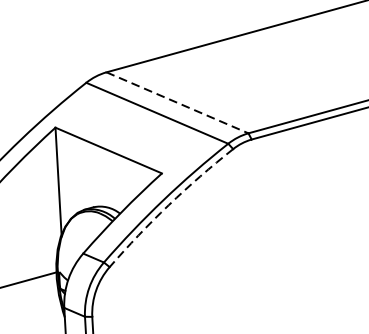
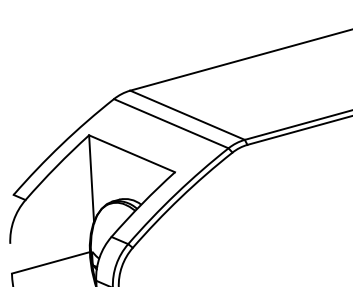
line: (178, 103) -> (188, 115), dashed -> solid
arc: (168, 204) -> (180, 197), dashed -> solid

